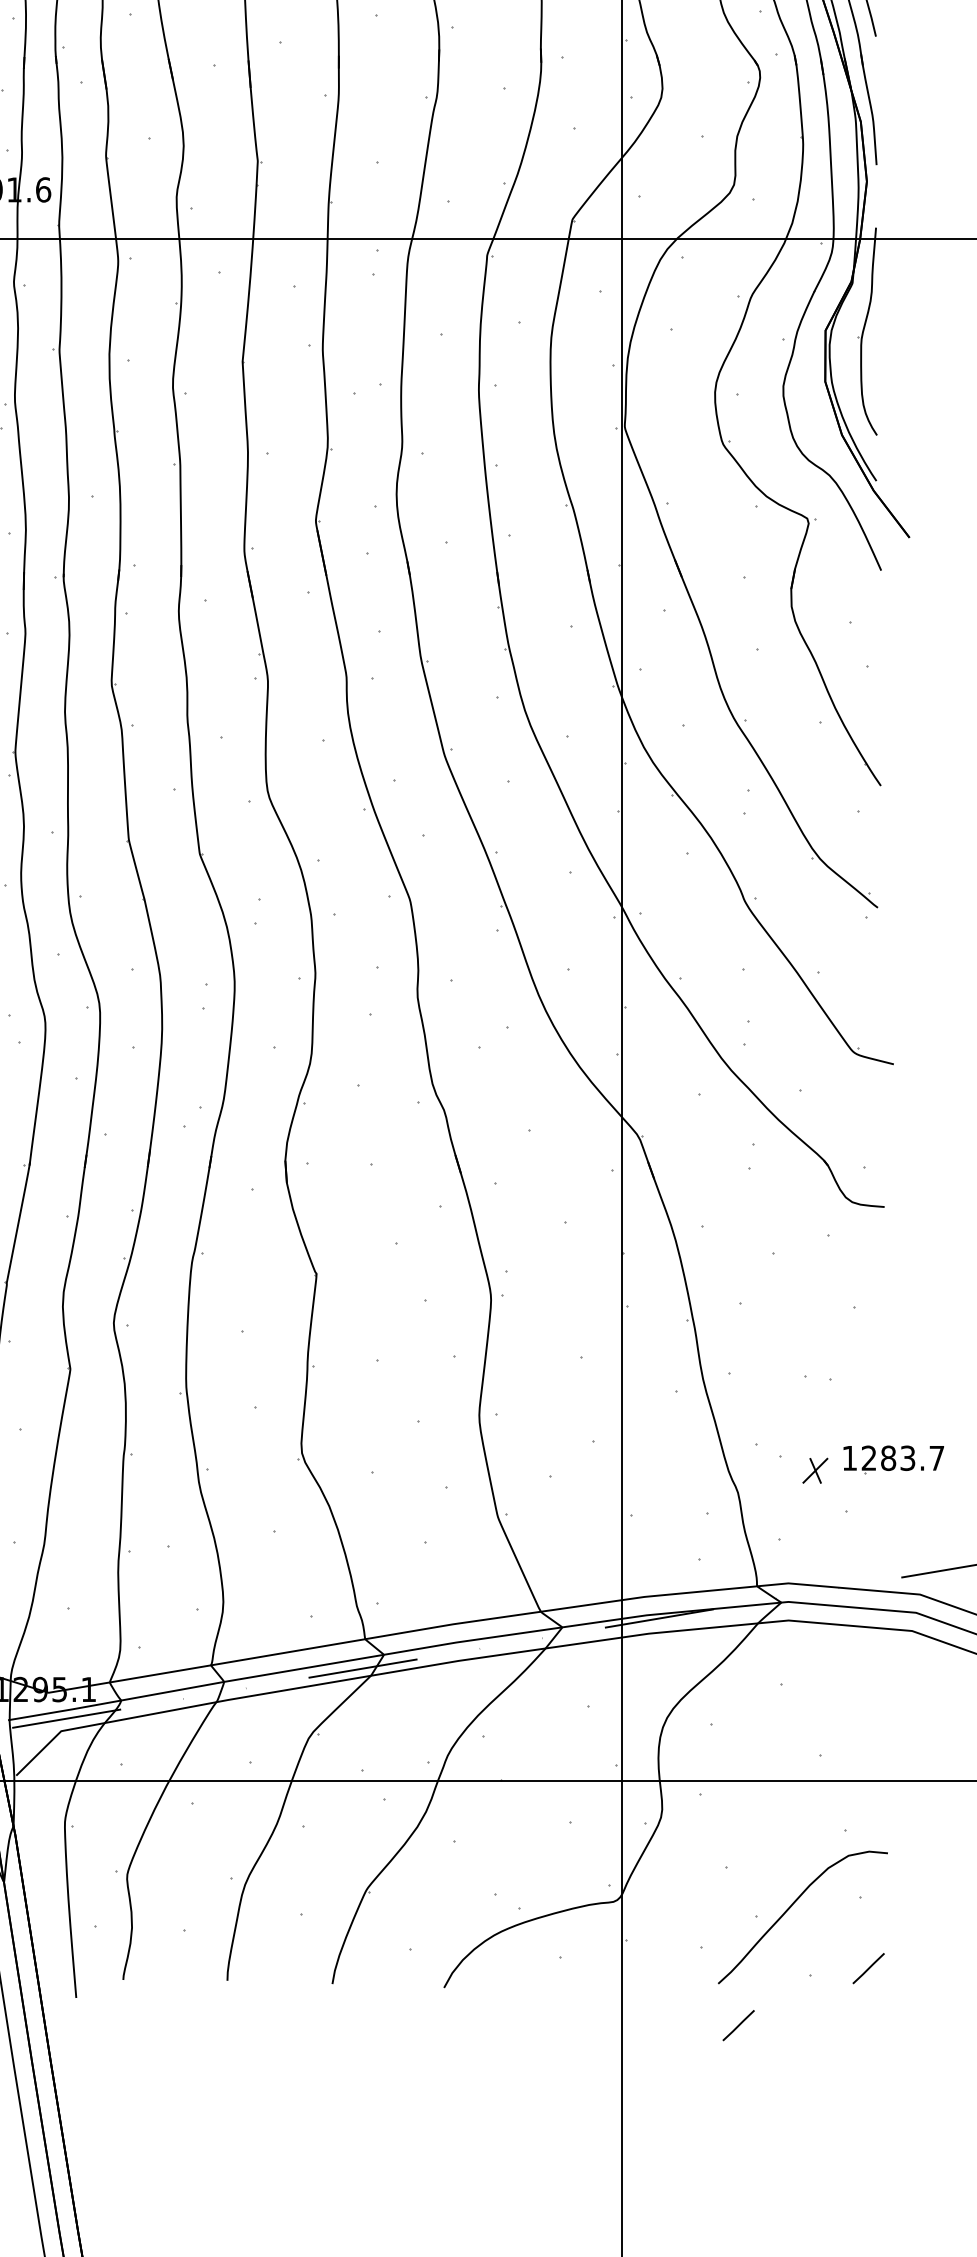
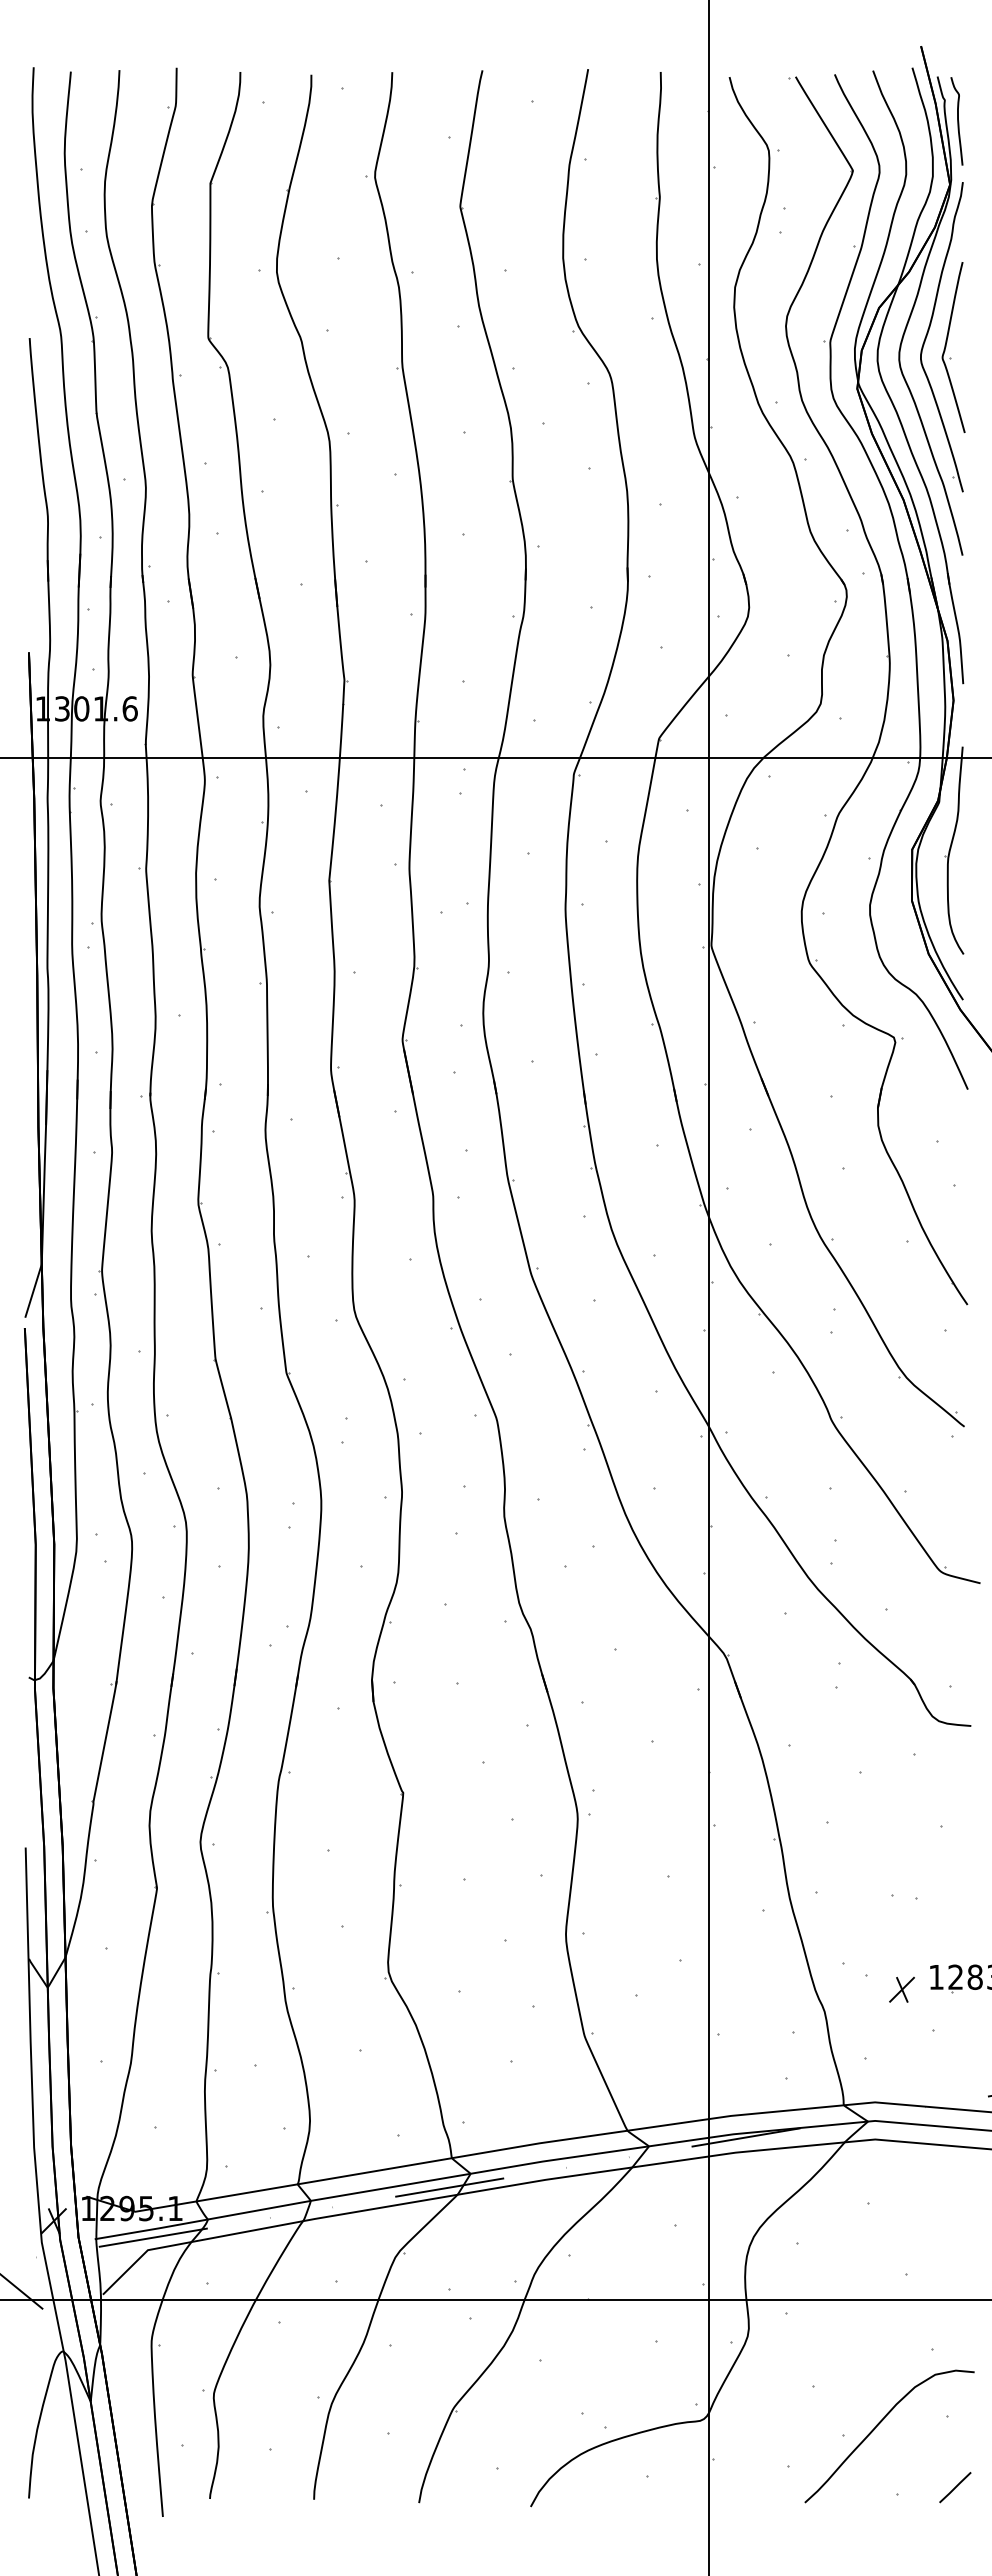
line: (738, 2025) -> (825, 2544), removed

